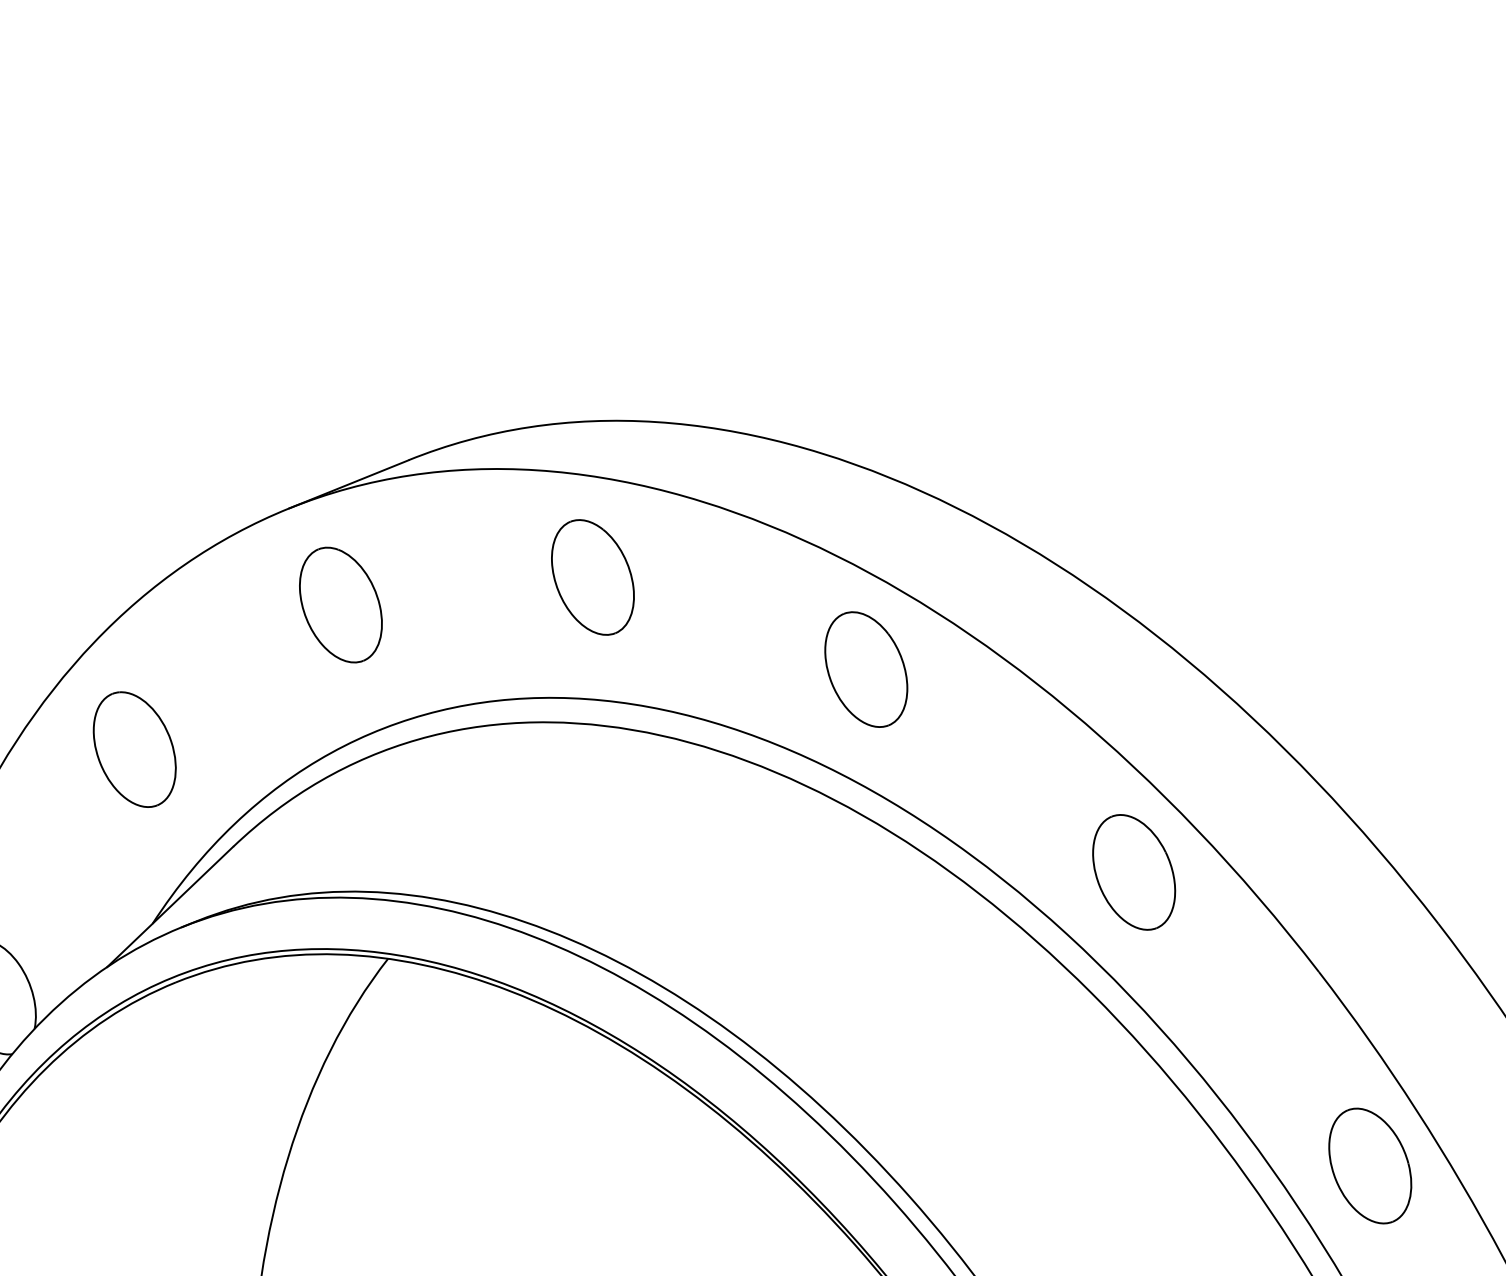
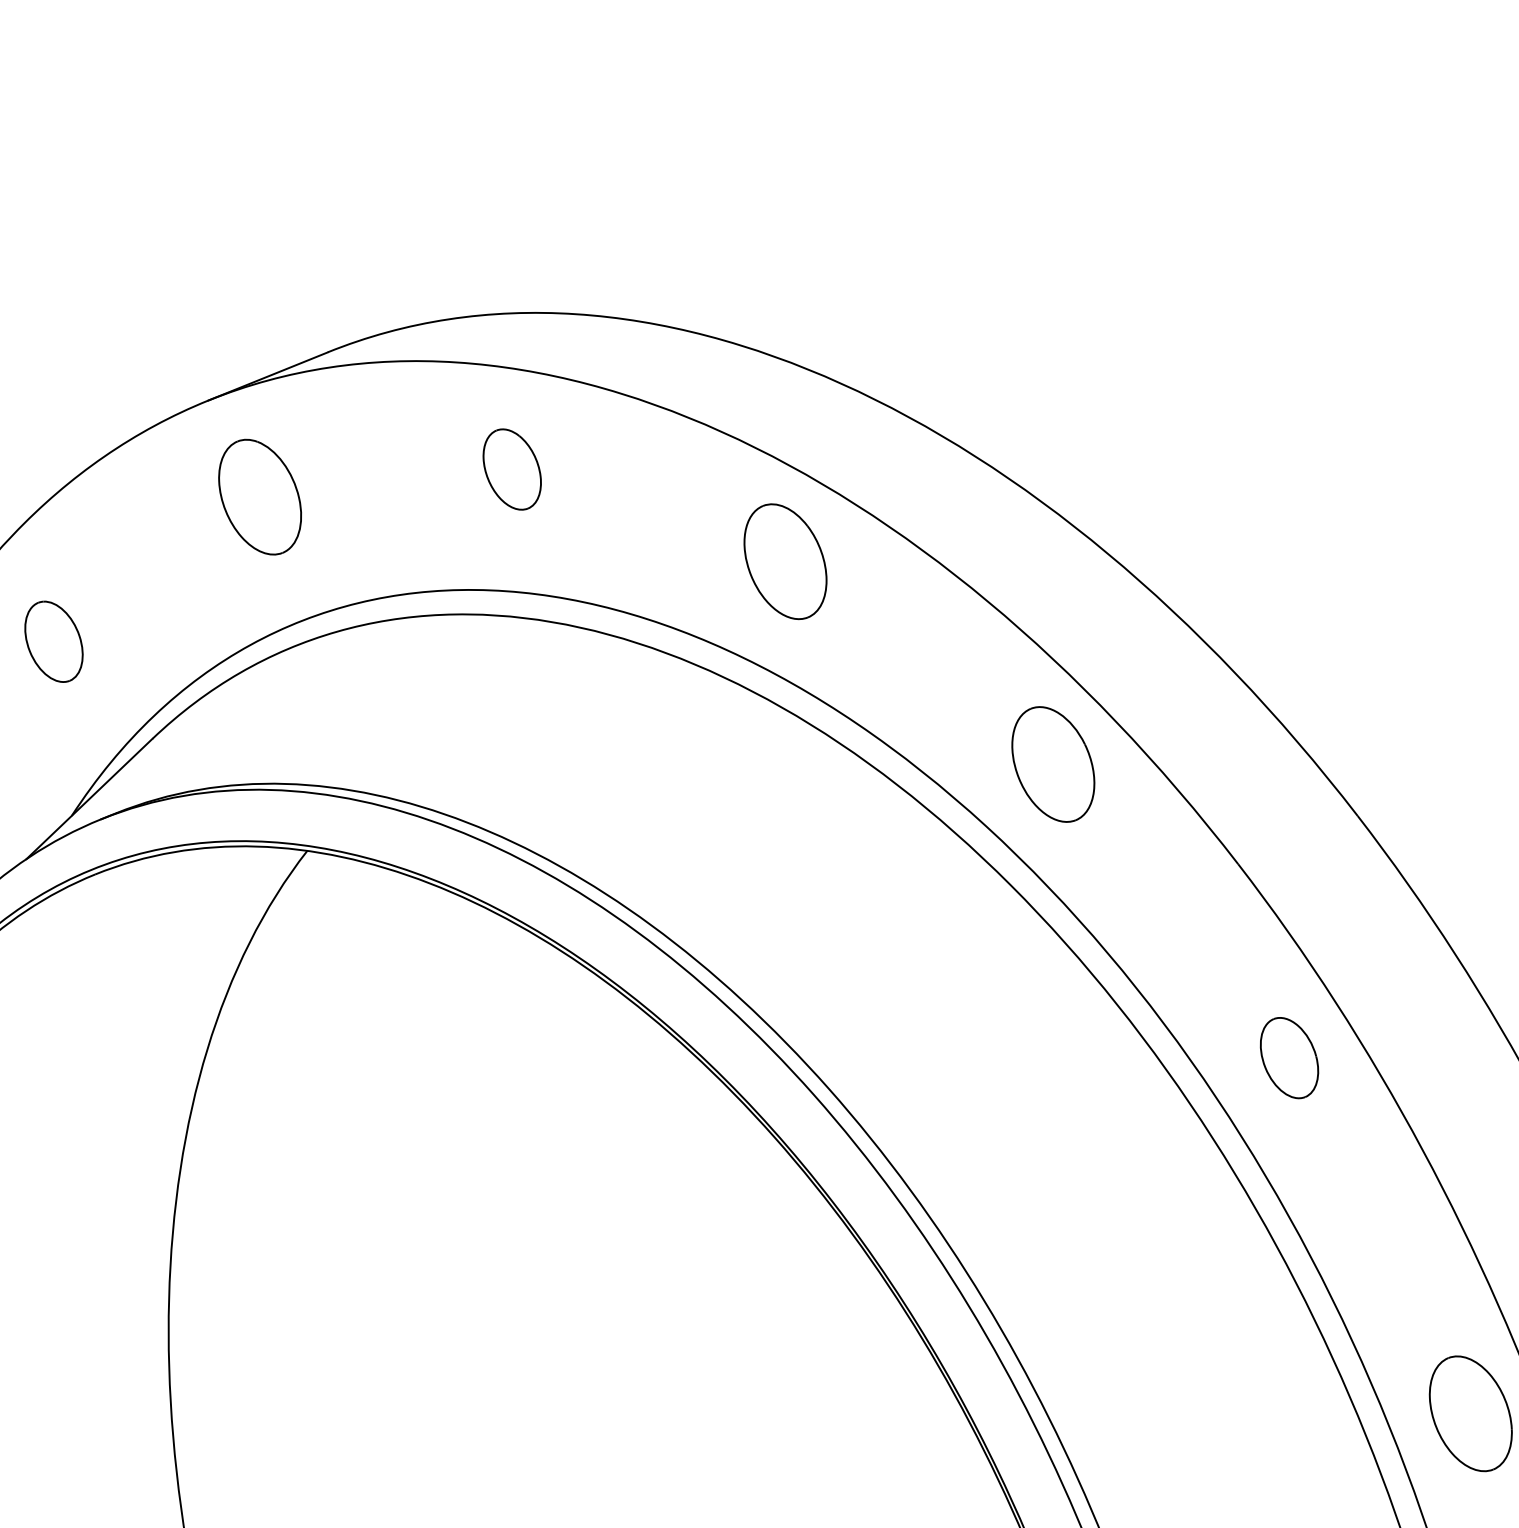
part: (593, 577) -> (512, 469), size x0.7
part: (134, 749) -> (53, 641), size x0.7
part: (1370, 1165) -> (1289, 1057), size x0.7

